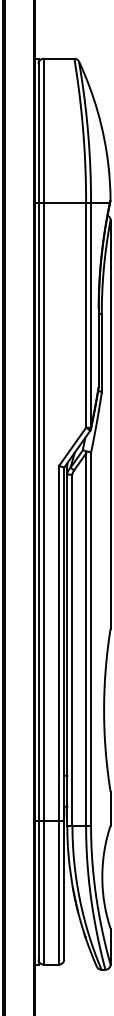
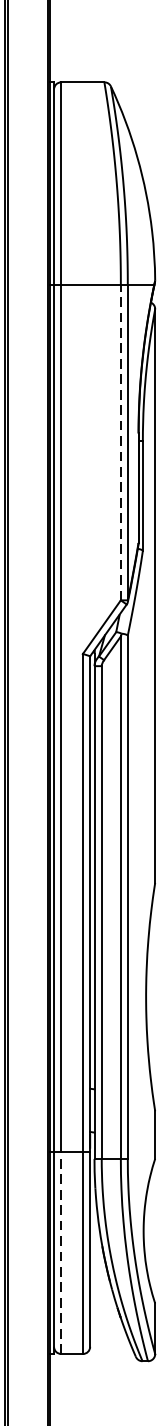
line: (86, 314) -> (121, 441), solid -> dashed
line: (43, 892) -> (61, 1252), solid -> dashed

